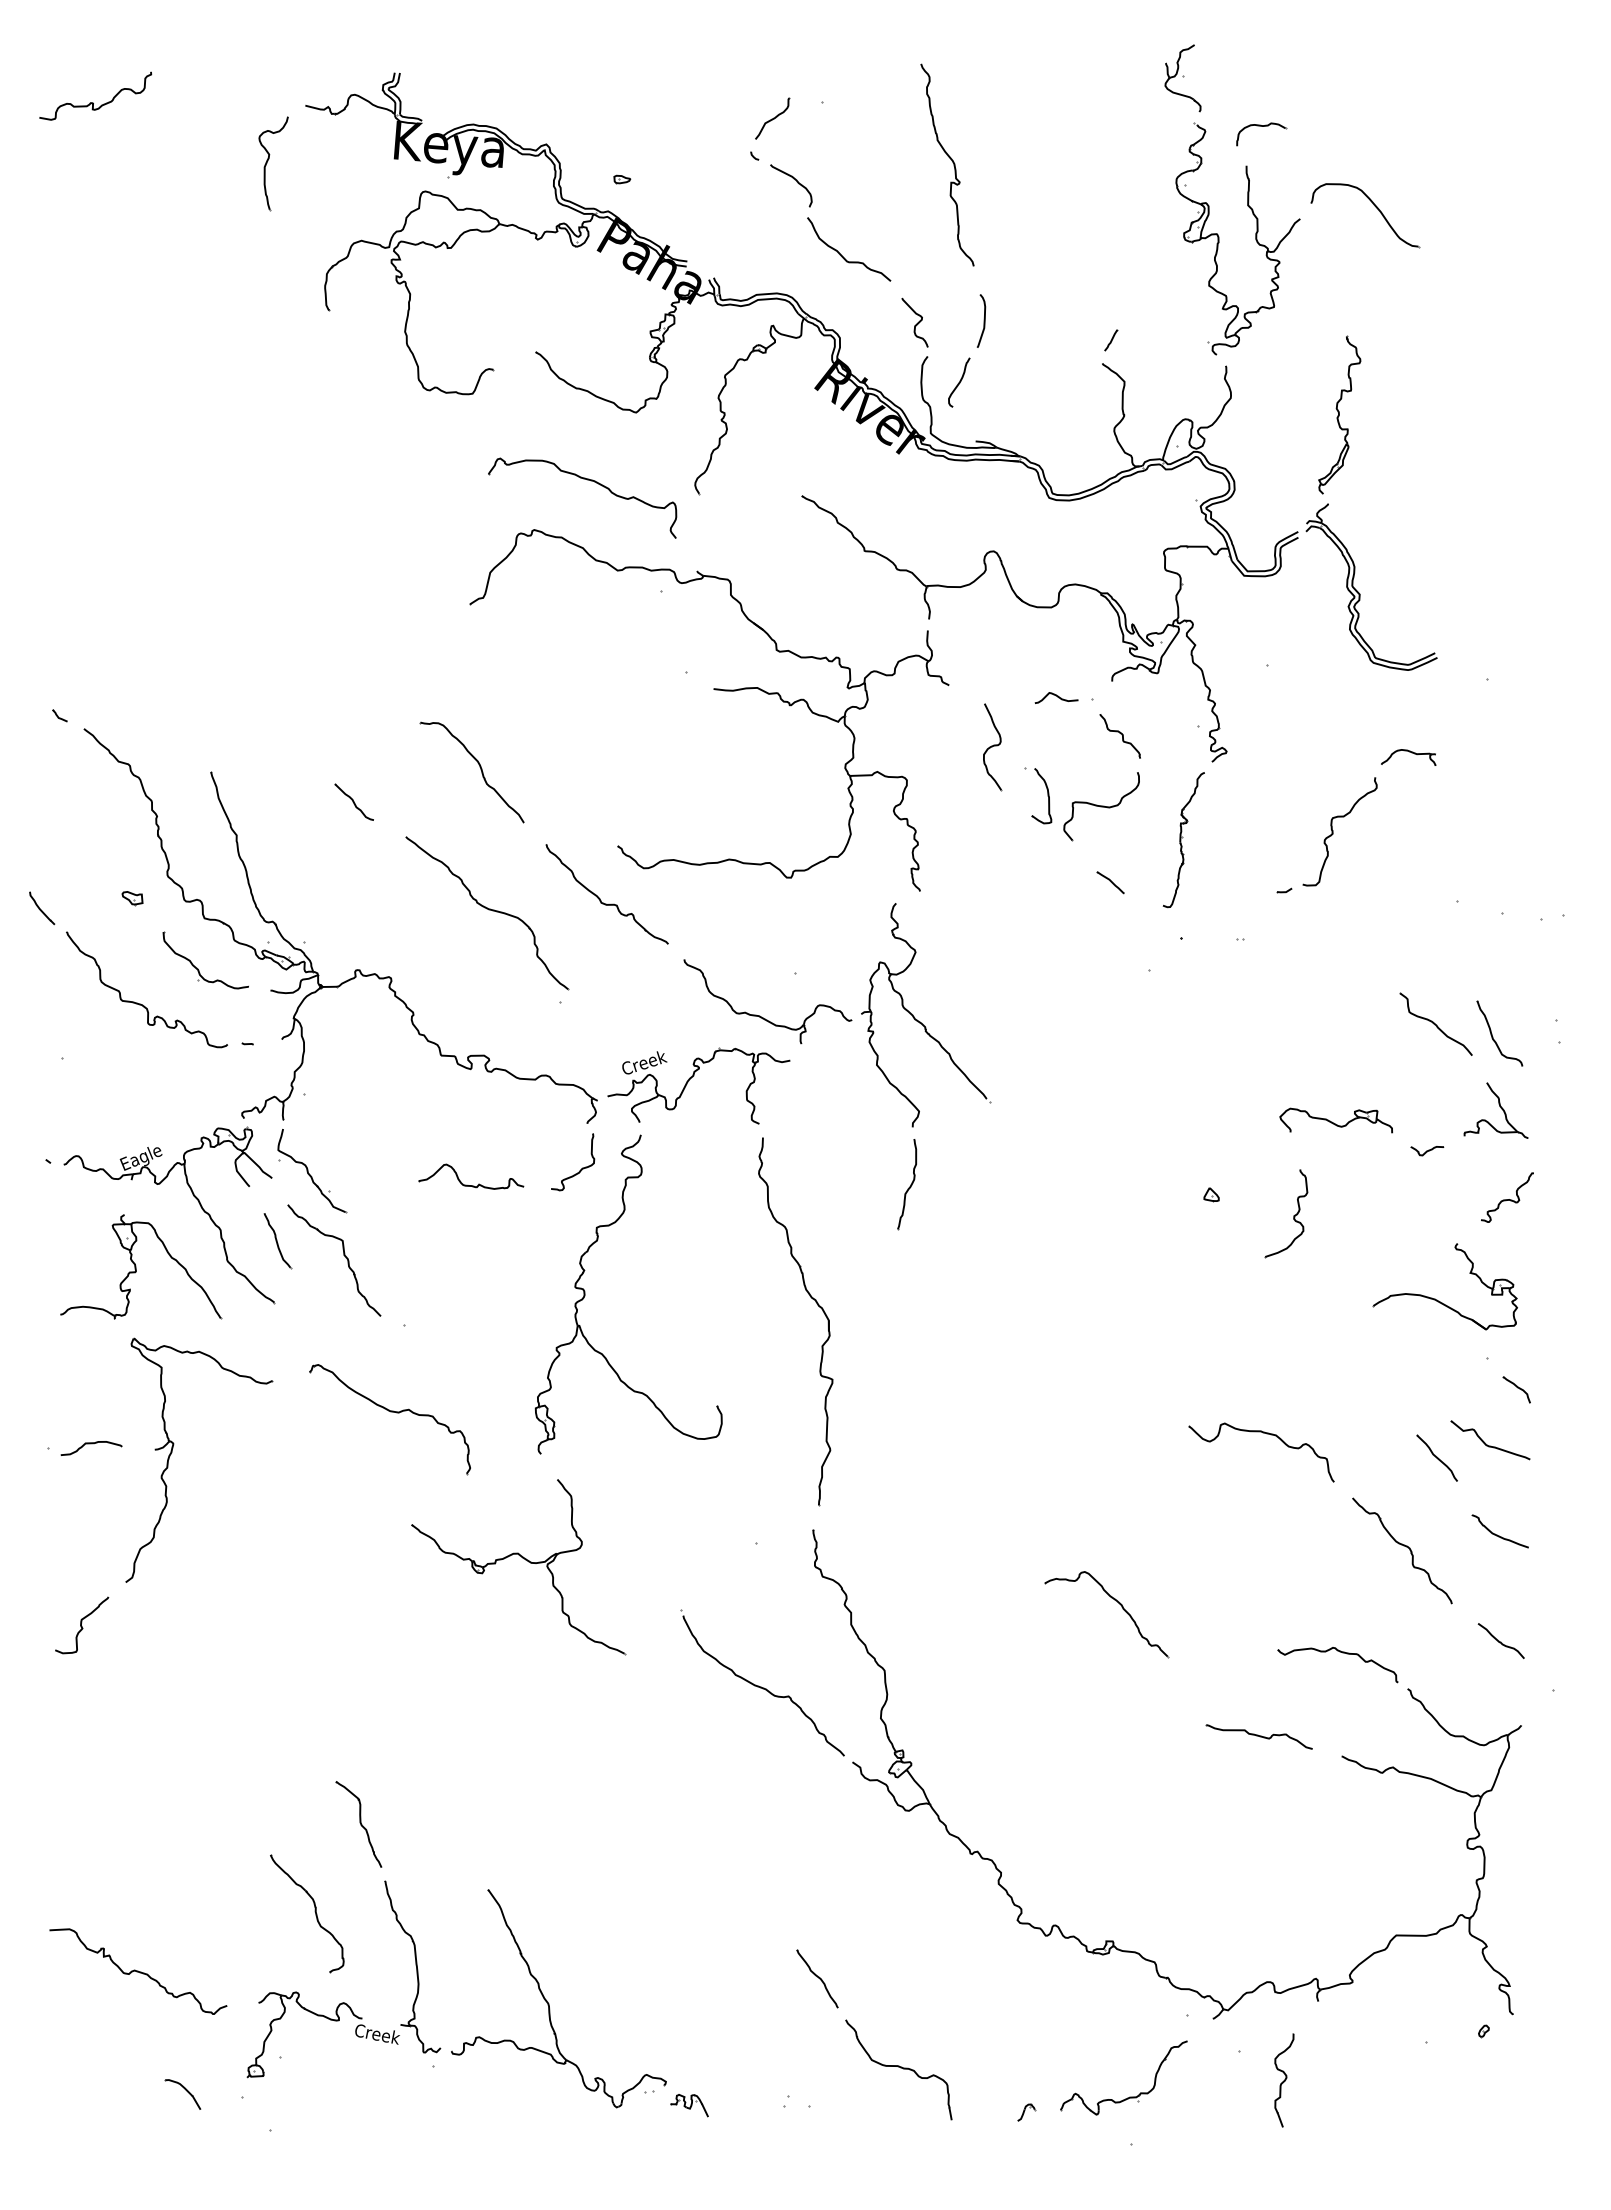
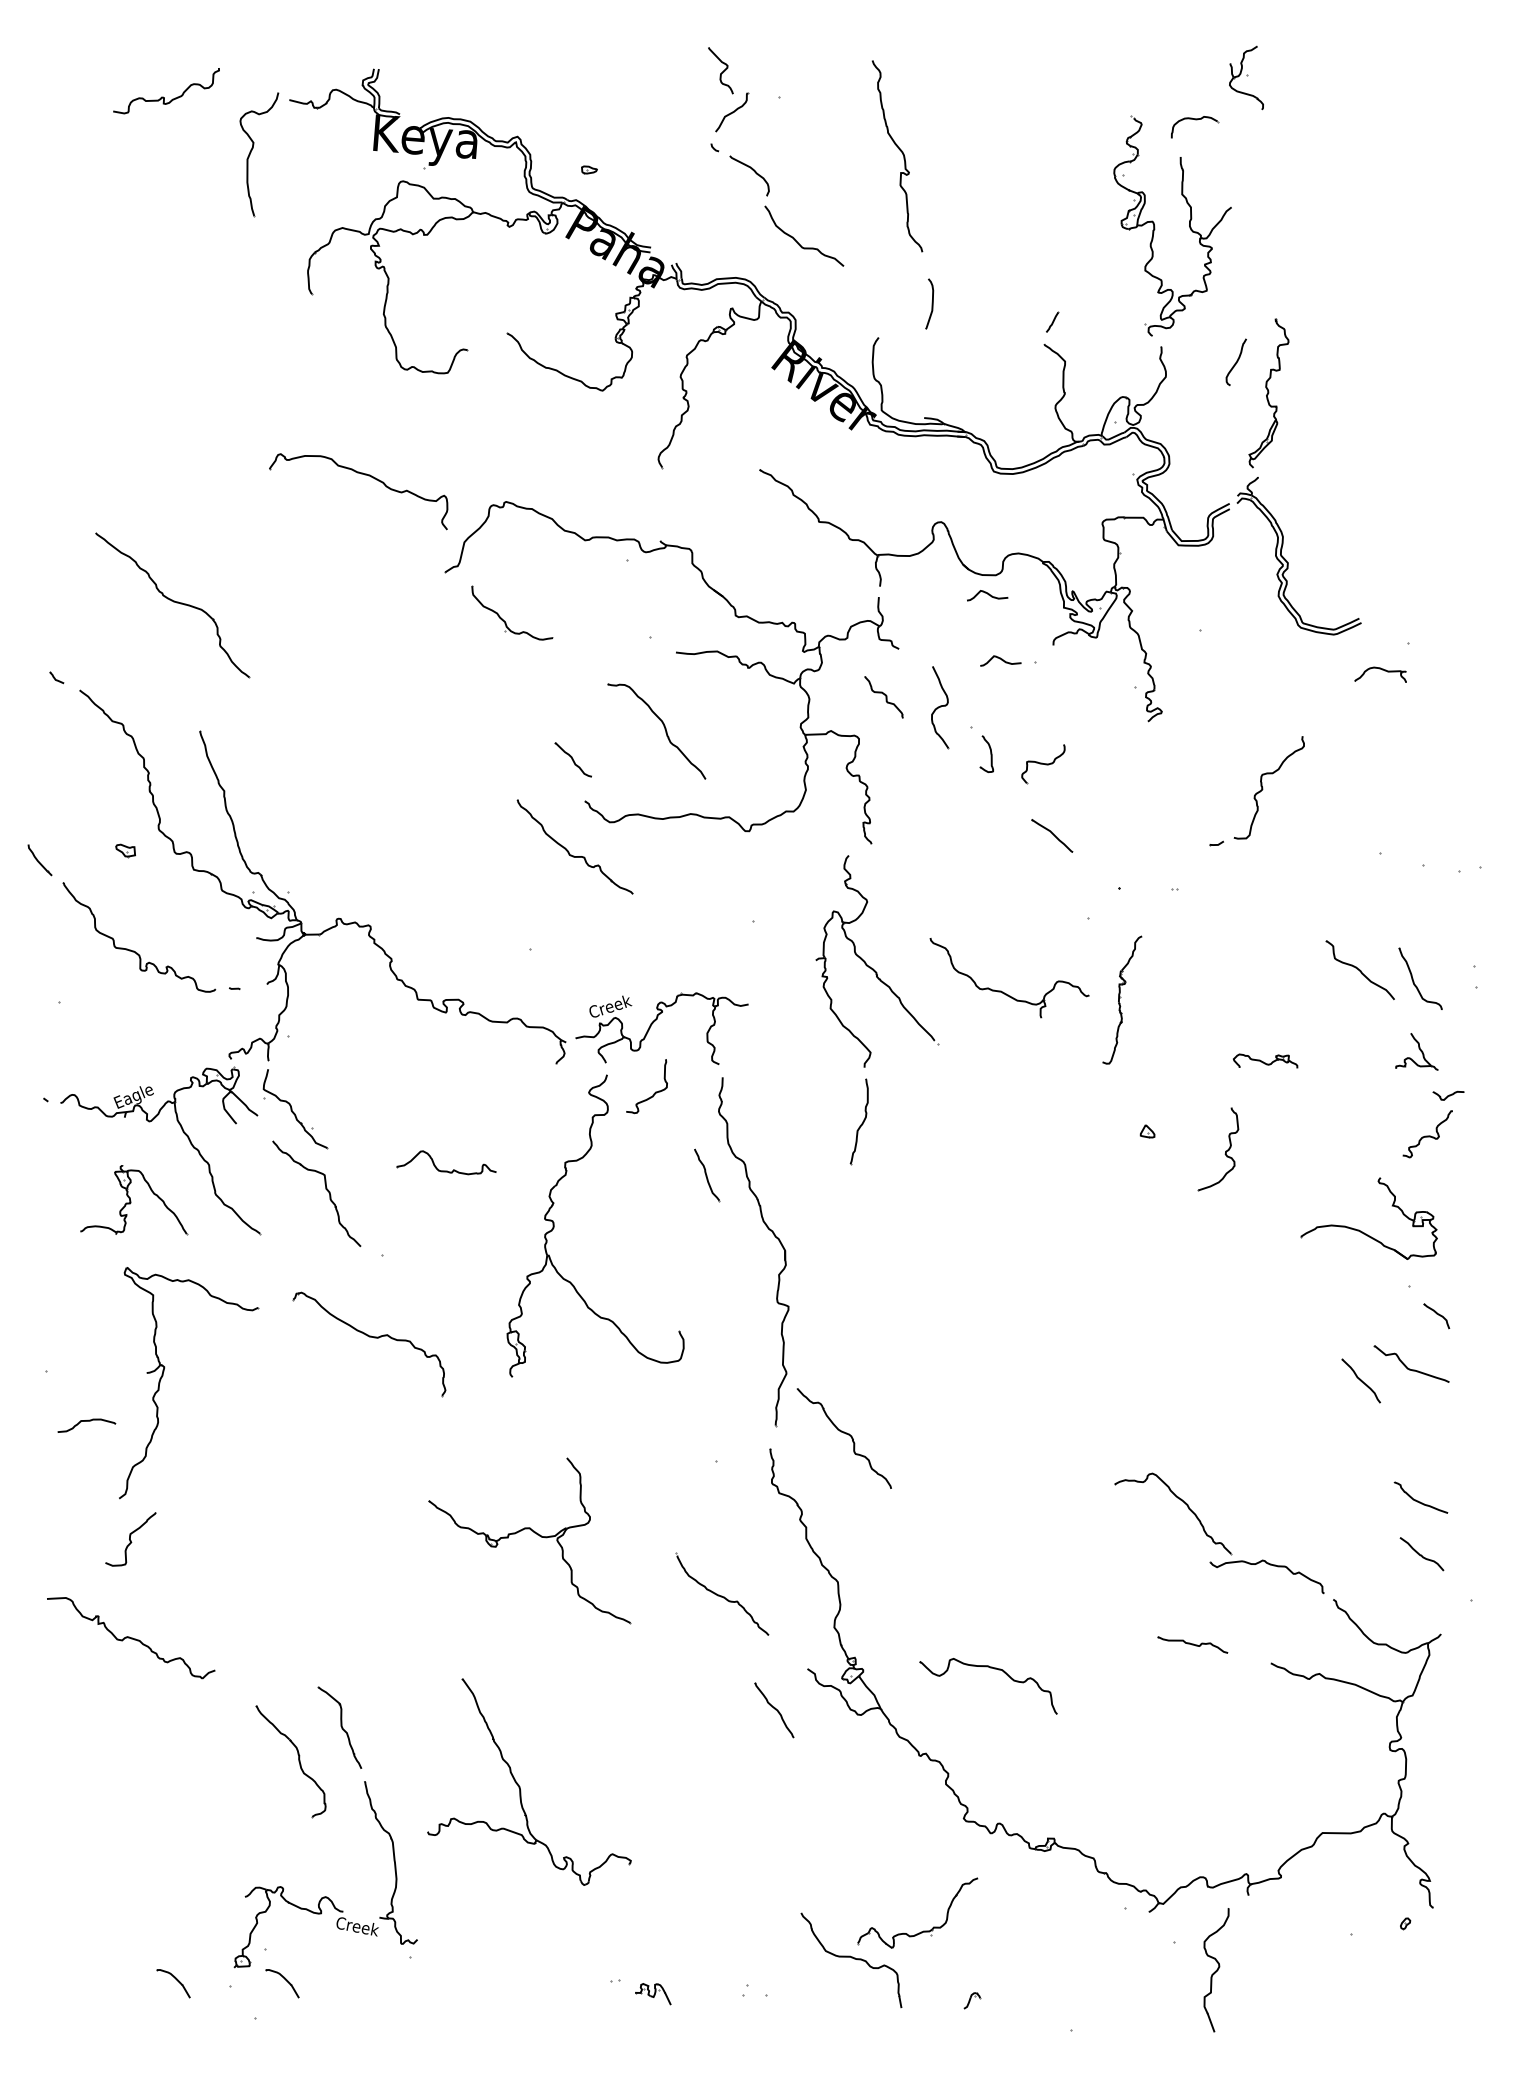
part: (1182, 78) -> (1246, 78), moved
curve: (93, 102) -> (164, 97), moved
part: (273, 163) -> (259, 154), size x1.4
part: (1374, 206) -> (1301, 195), removed
curve: (916, 323) -> (722, 71), moved
curve: (959, 382) -> (1236, 362), moved
part: (587, 480) -> (363, 474), moved
curve: (1042, 627) -> (987, 594), added
curve: (1120, 734) -> (884, 695), moved
part: (1408, 757) -> (1380, 674), moved
part: (480, 770) -> (664, 729), moved
part: (1041, 796) -> (986, 754), size x0.7
part: (353, 801) -> (572, 759), moved
part: (1101, 806) -> (1043, 763), size x0.6
part: (1183, 840) -> (1121, 1000), moved
part: (1110, 882) -> (1051, 835), size x1.6
part: (487, 913) -> (172, 605), moved
part: (198, 968) -> (505, 620), moved
part: (759, 1015) -> (1001, 991), moved
part: (1495, 1110) -> (1416, 1051), size x0.7
part: (1335, 1120) -> (1264, 1061), size x0.6
curve: (1427, 1151) -> (1448, 1096), moved
curve: (580, 1169) -> (654, 1093), moved
part: (467, 1184) -> (442, 1170), moved
part: (277, 1241) -> (707, 1175), moved
part: (141, 1266) -> (134, 1199), size x0.7
part: (1266, 1434) -> (993, 1669), moved
curve: (91, 1444) -> (86, 1422), moved
curve: (1497, 1534) -> (1418, 1500), moved
part: (1402, 1550) -> (844, 1438), moved
part: (522, 1558) -> (533, 1532), moved
part: (1114, 1600) -> (1180, 1500), moved
curve: (81, 1625) -> (130, 1539), moved
part: (762, 1682) -> (722, 1593), size x0.6
part: (1258, 1736) -> (1192, 1644), size x0.7
part: (314, 1911) -> (297, 1759), moved
curve: (138, 1971) -> (131, 1637), moved
part: (817, 1978) -> (774, 1709), moved
part: (549, 2003) -> (520, 1786), moved
part: (1284, 2080) -> (1216, 1970), size x1.4
part: (297, 2094) -> (281, 1983), added
part: (1129, 2096) -> (923, 1930), moved

